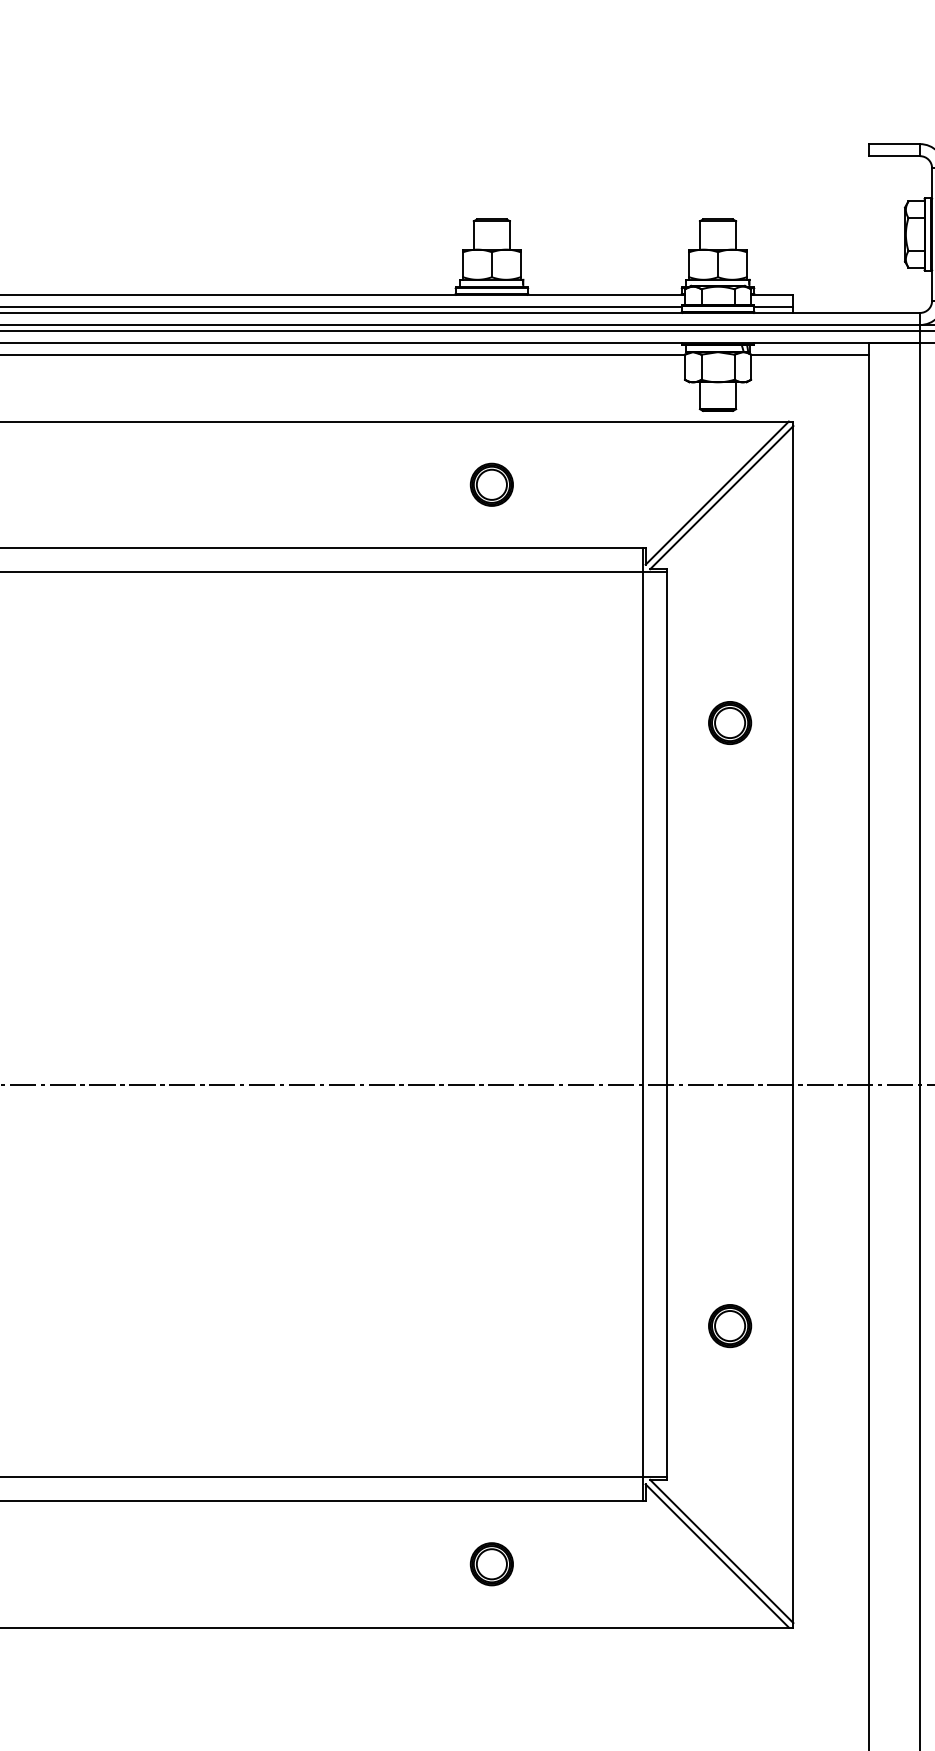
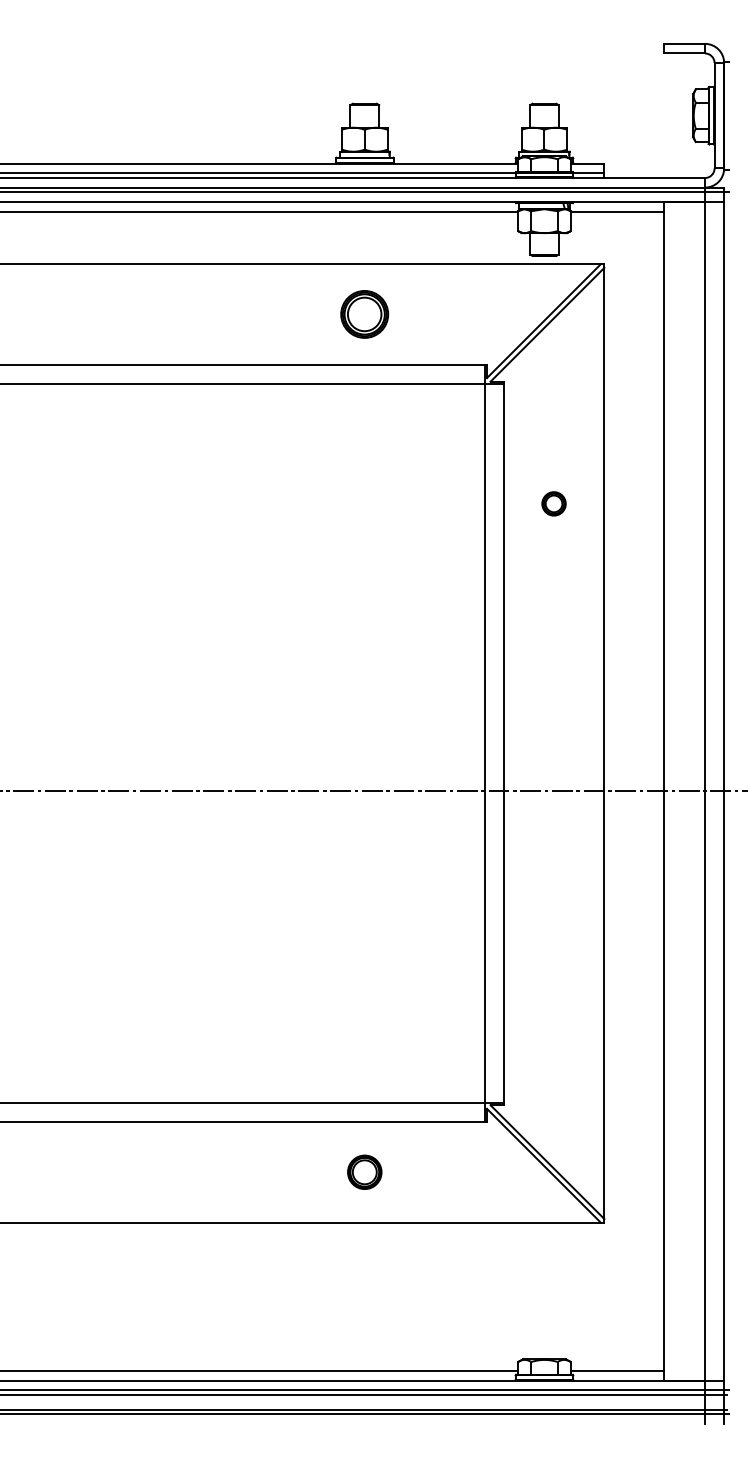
part: (491, 484) -> (364, 314), size x1.4
part: (729, 722) -> (553, 503), size x0.7
part: (729, 1325) -> (553, 982), removed

